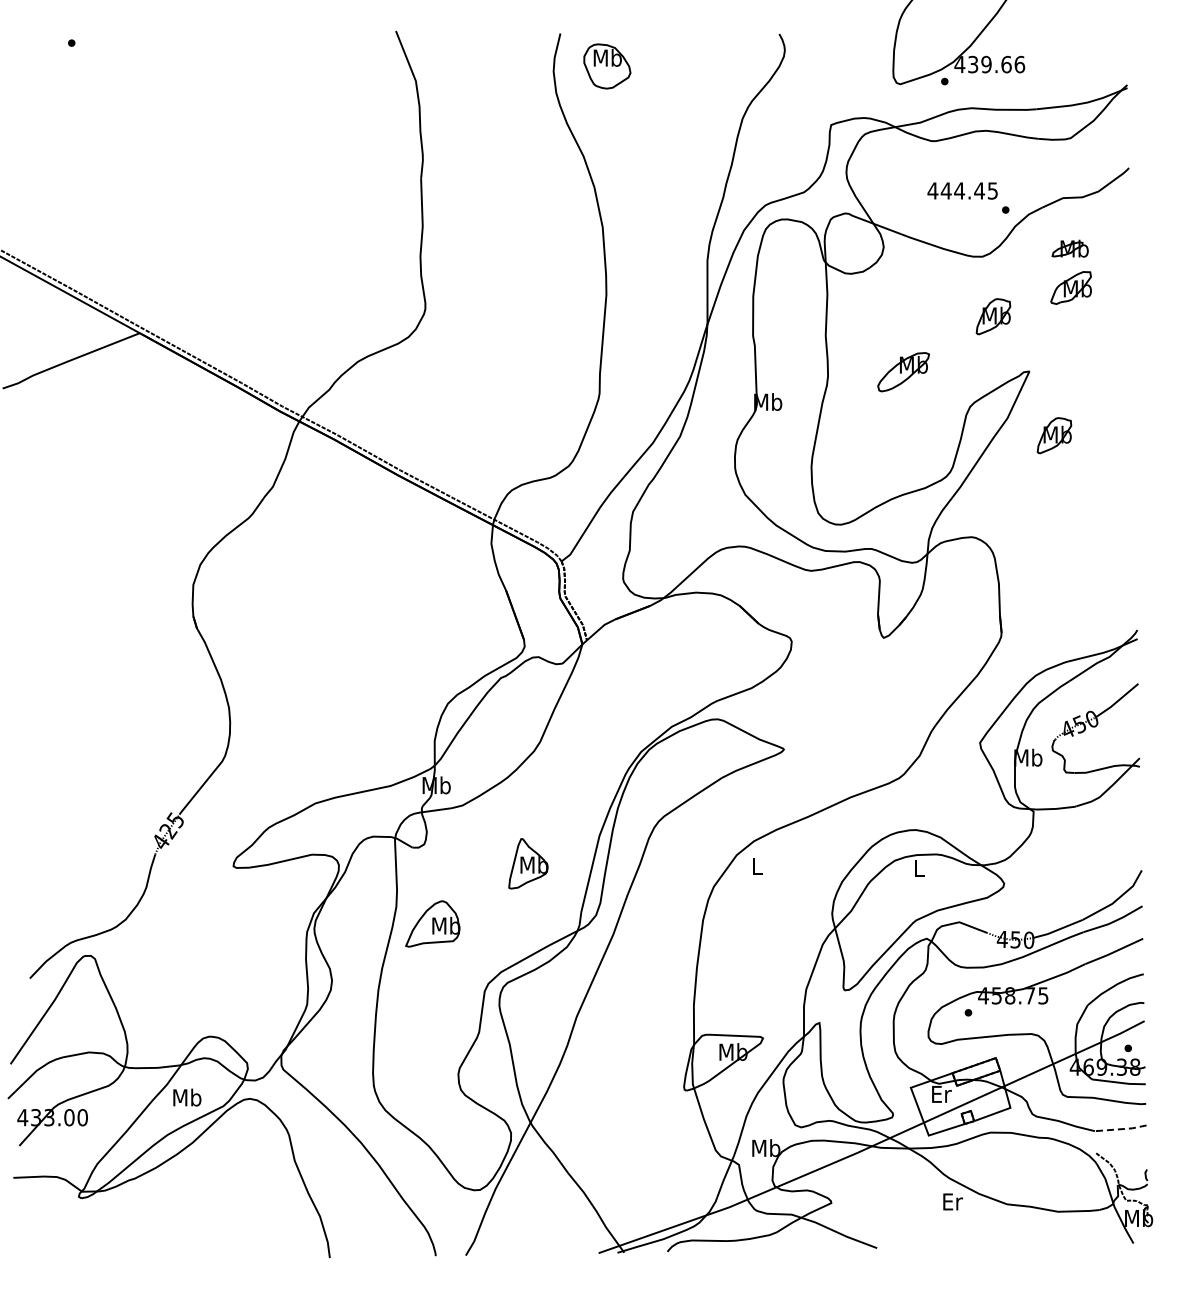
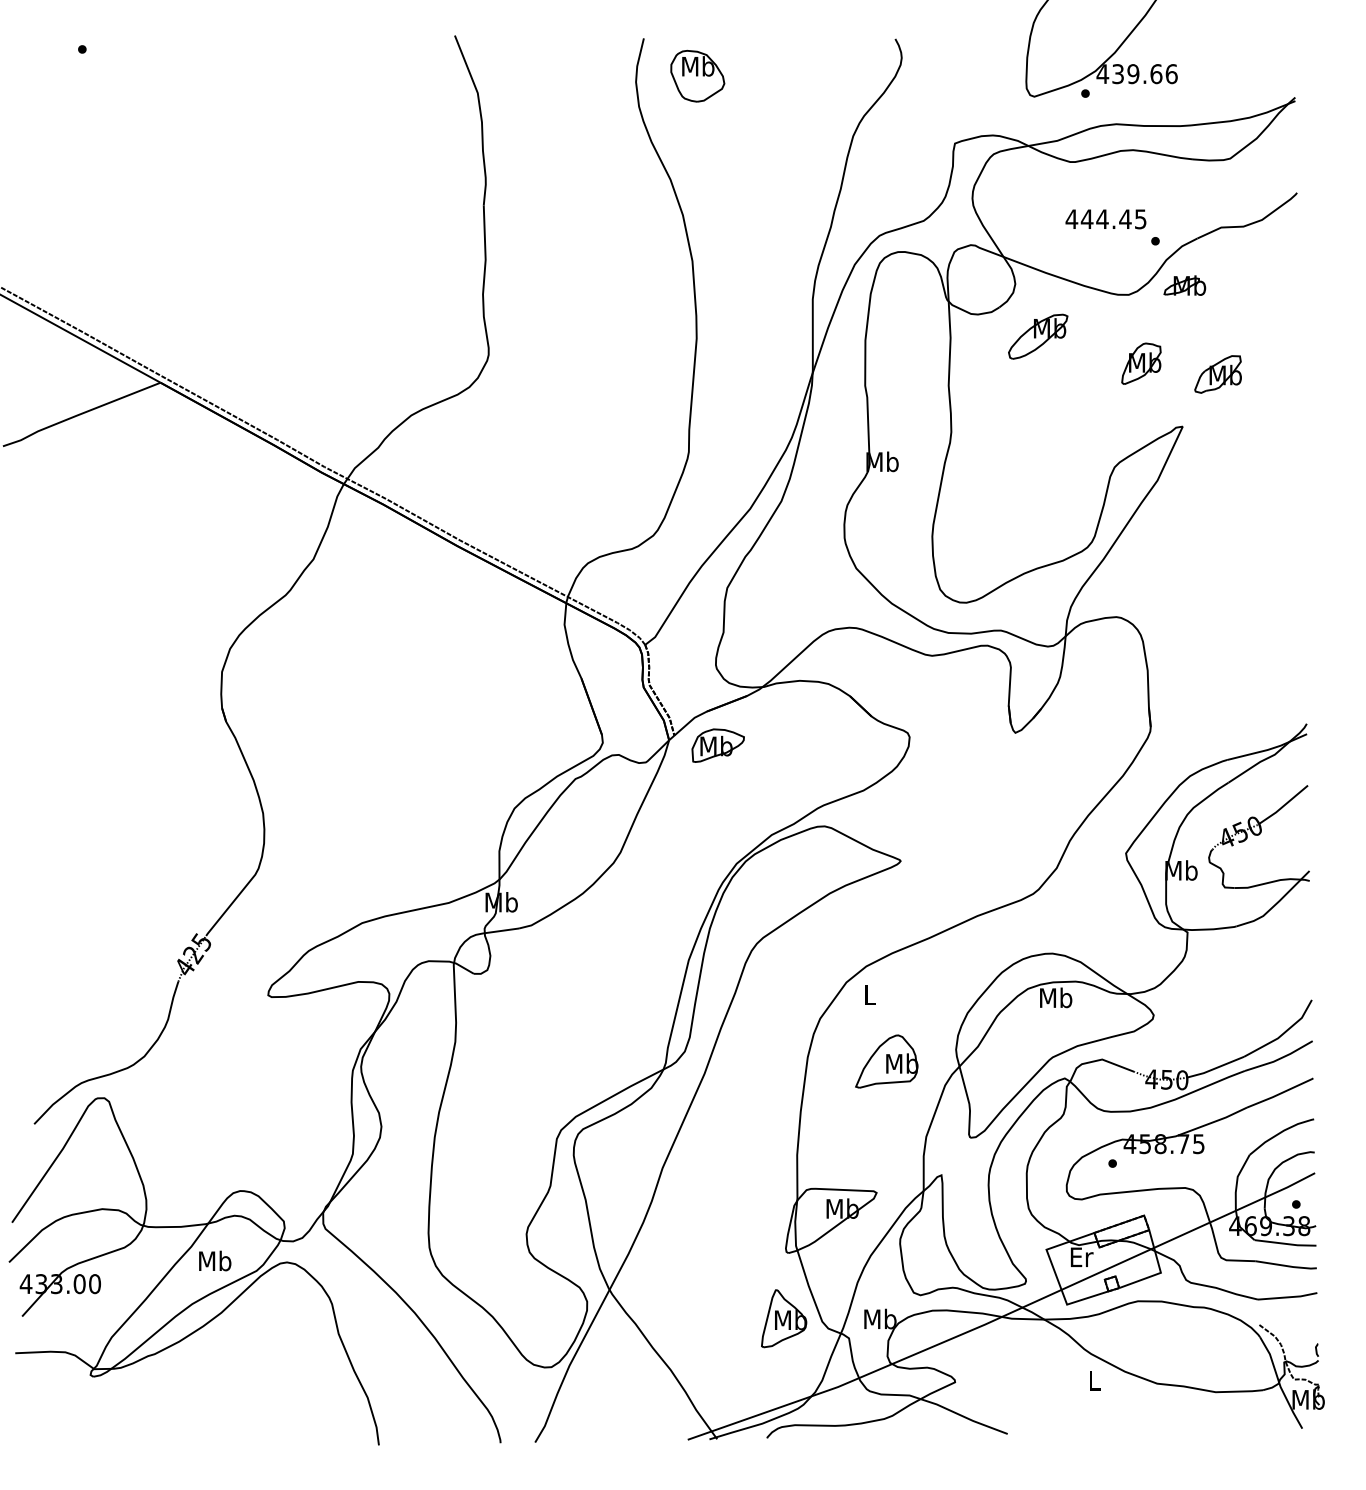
part: (1069, 248) -> (1183, 285), moved
part: (1070, 287) -> (1217, 373), moved
part: (903, 372) -> (1038, 337), moved
part: (1054, 435) -> (1211, 500), removed
part: (624, 649) -> (717, 746), added
part: (528, 863) -> (784, 1318), moved
text: (919, 868) -> (1056, 997), L -> Mb
part: (432, 923) -> (886, 1060), moved
line: (1121, 1129) -> (1288, 1297), dashed -> solid
text: (952, 1201) -> (1094, 1380), Er -> L

